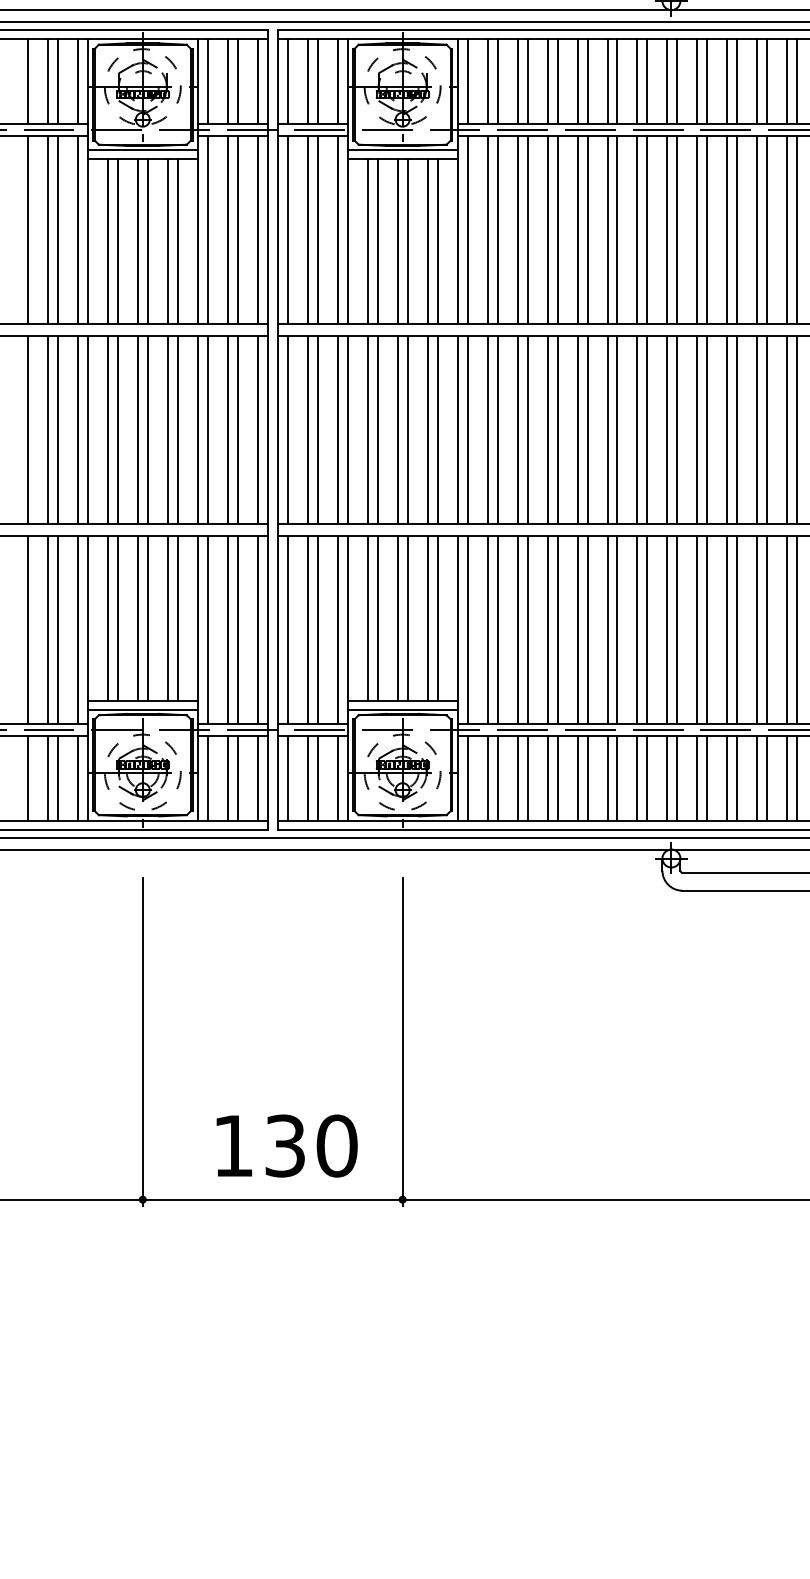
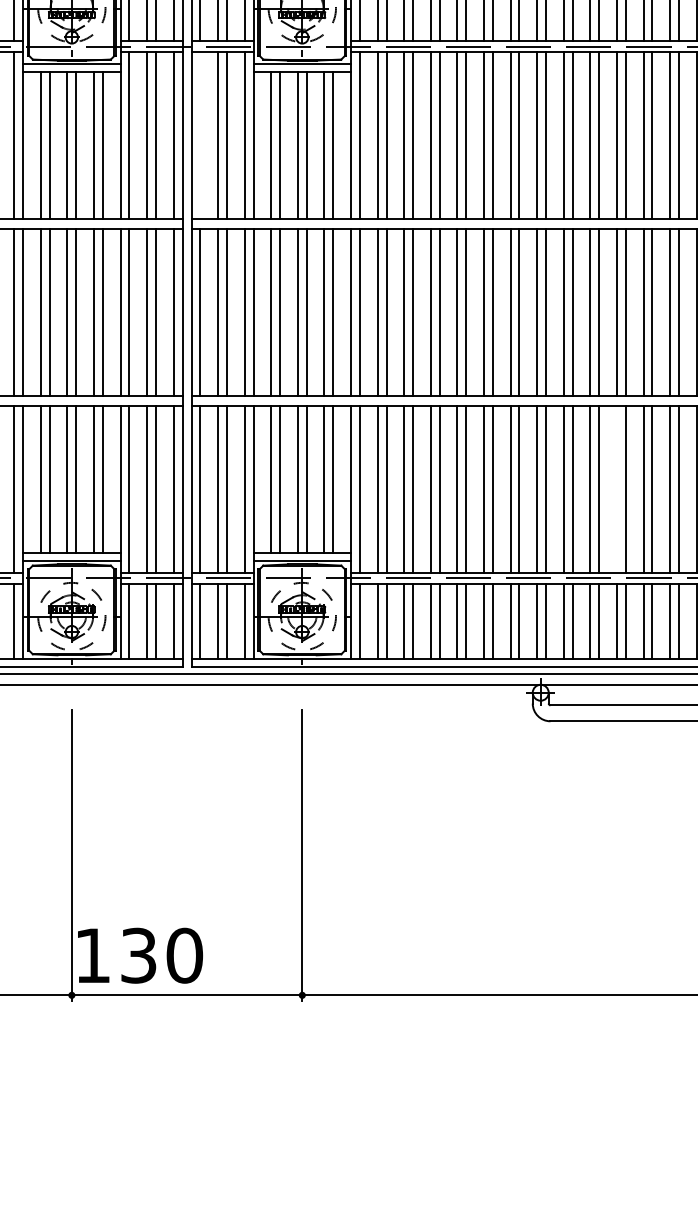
line: (287, 229) -> (200, 134), removed
line: (757, 629) -> (617, 489), removed
text: (286, 1145) -> (139, 955), moved

